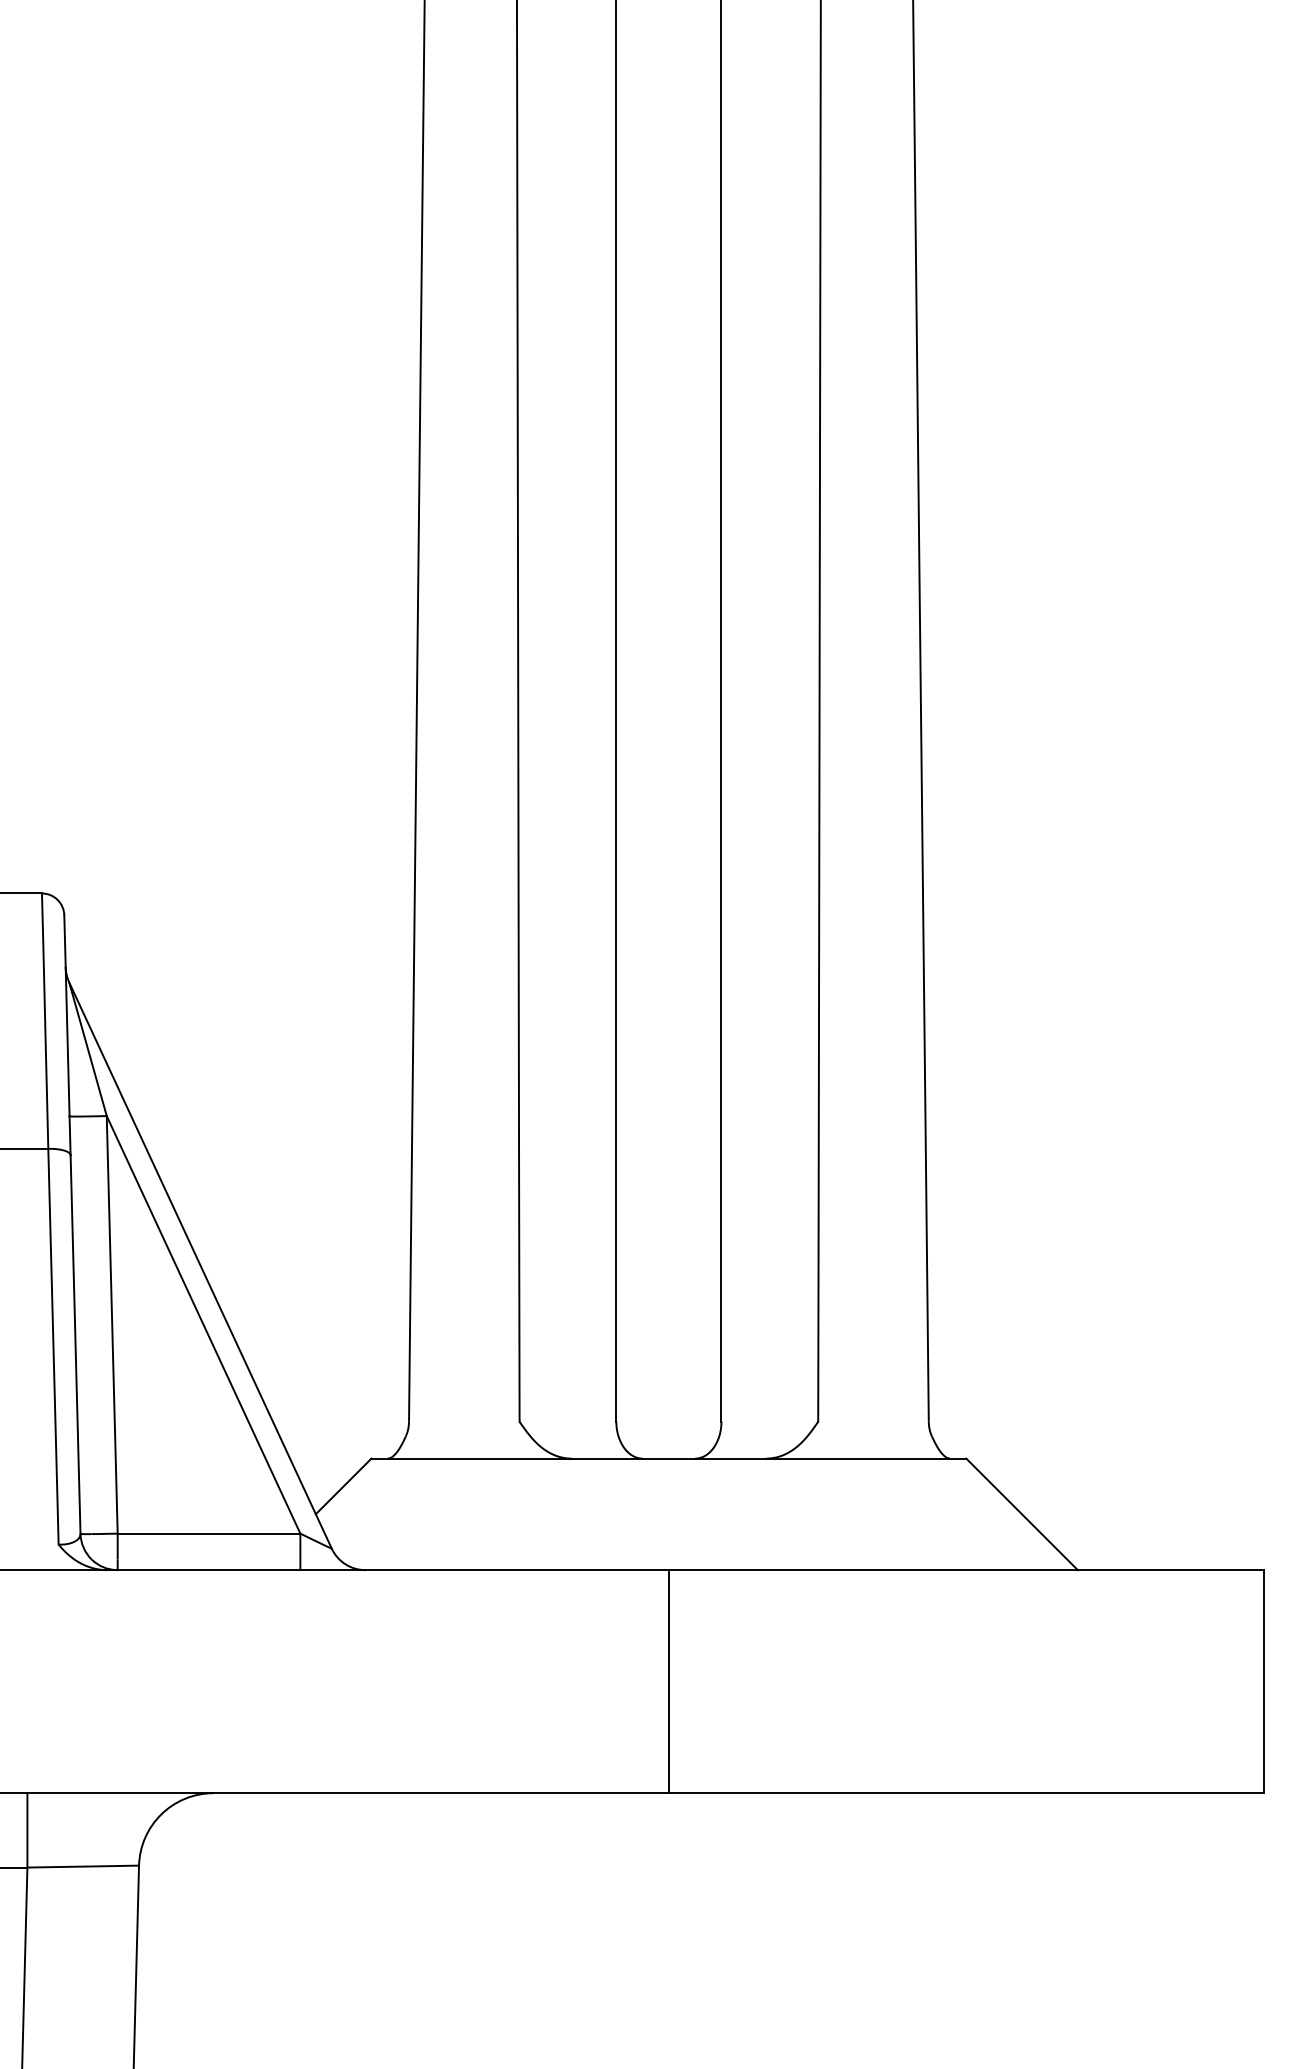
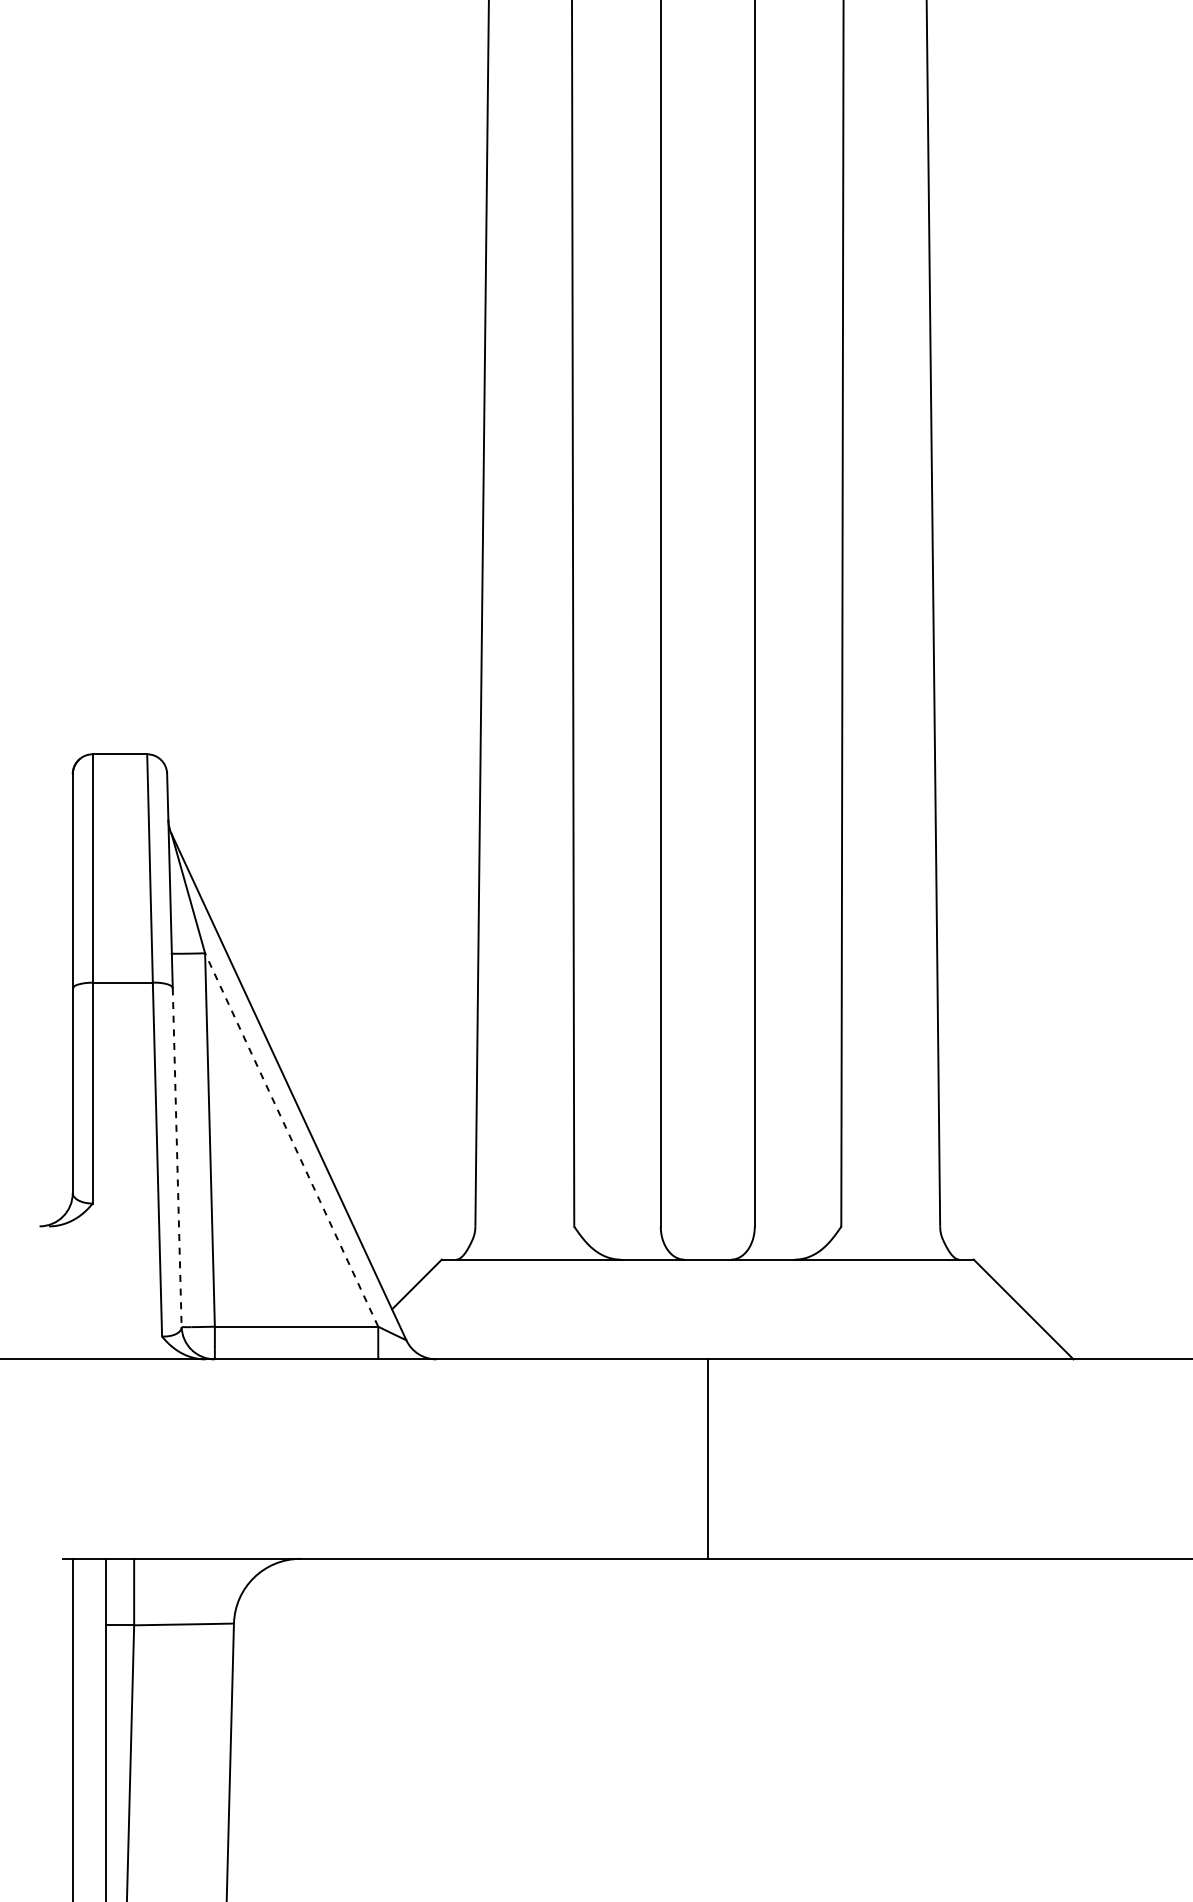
line: (203, 1325) -> (291, 1140), solid -> dashed
line: (75, 1345) -> (177, 1158), solid -> dashed

